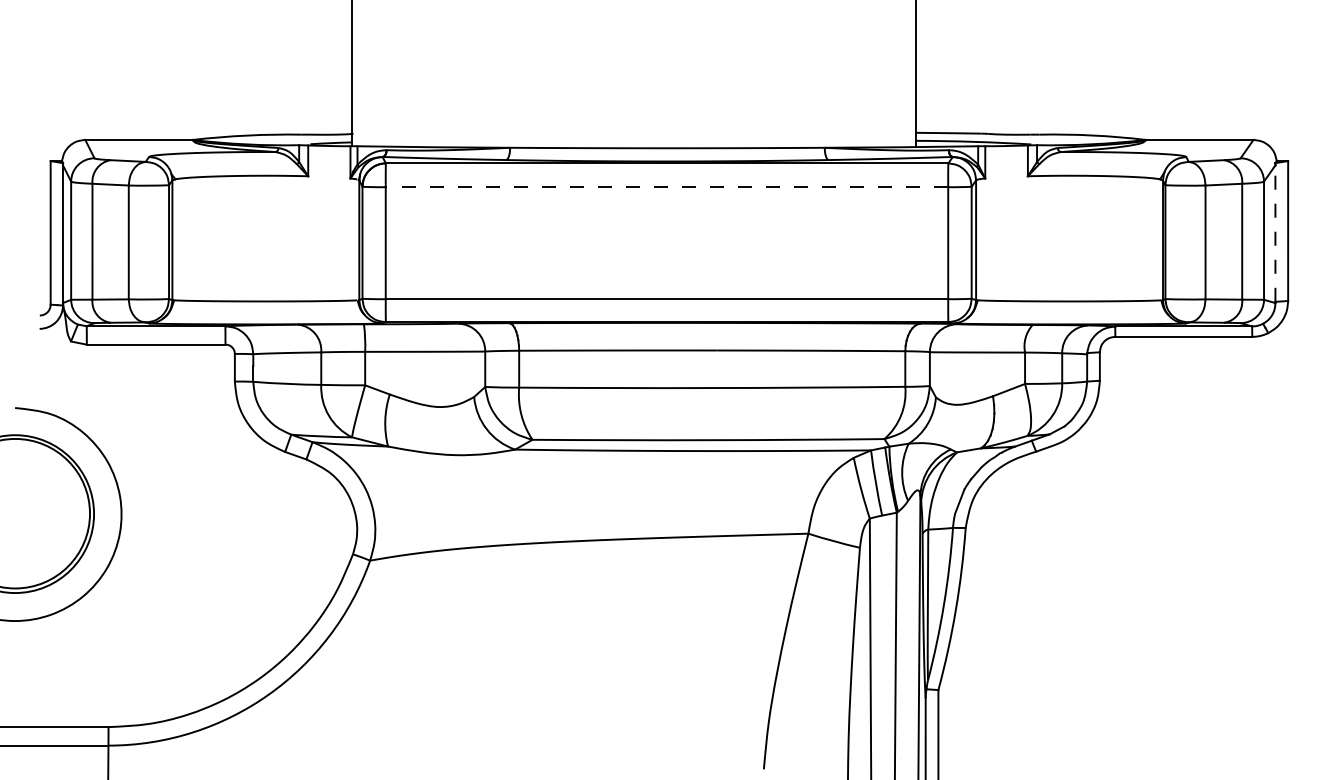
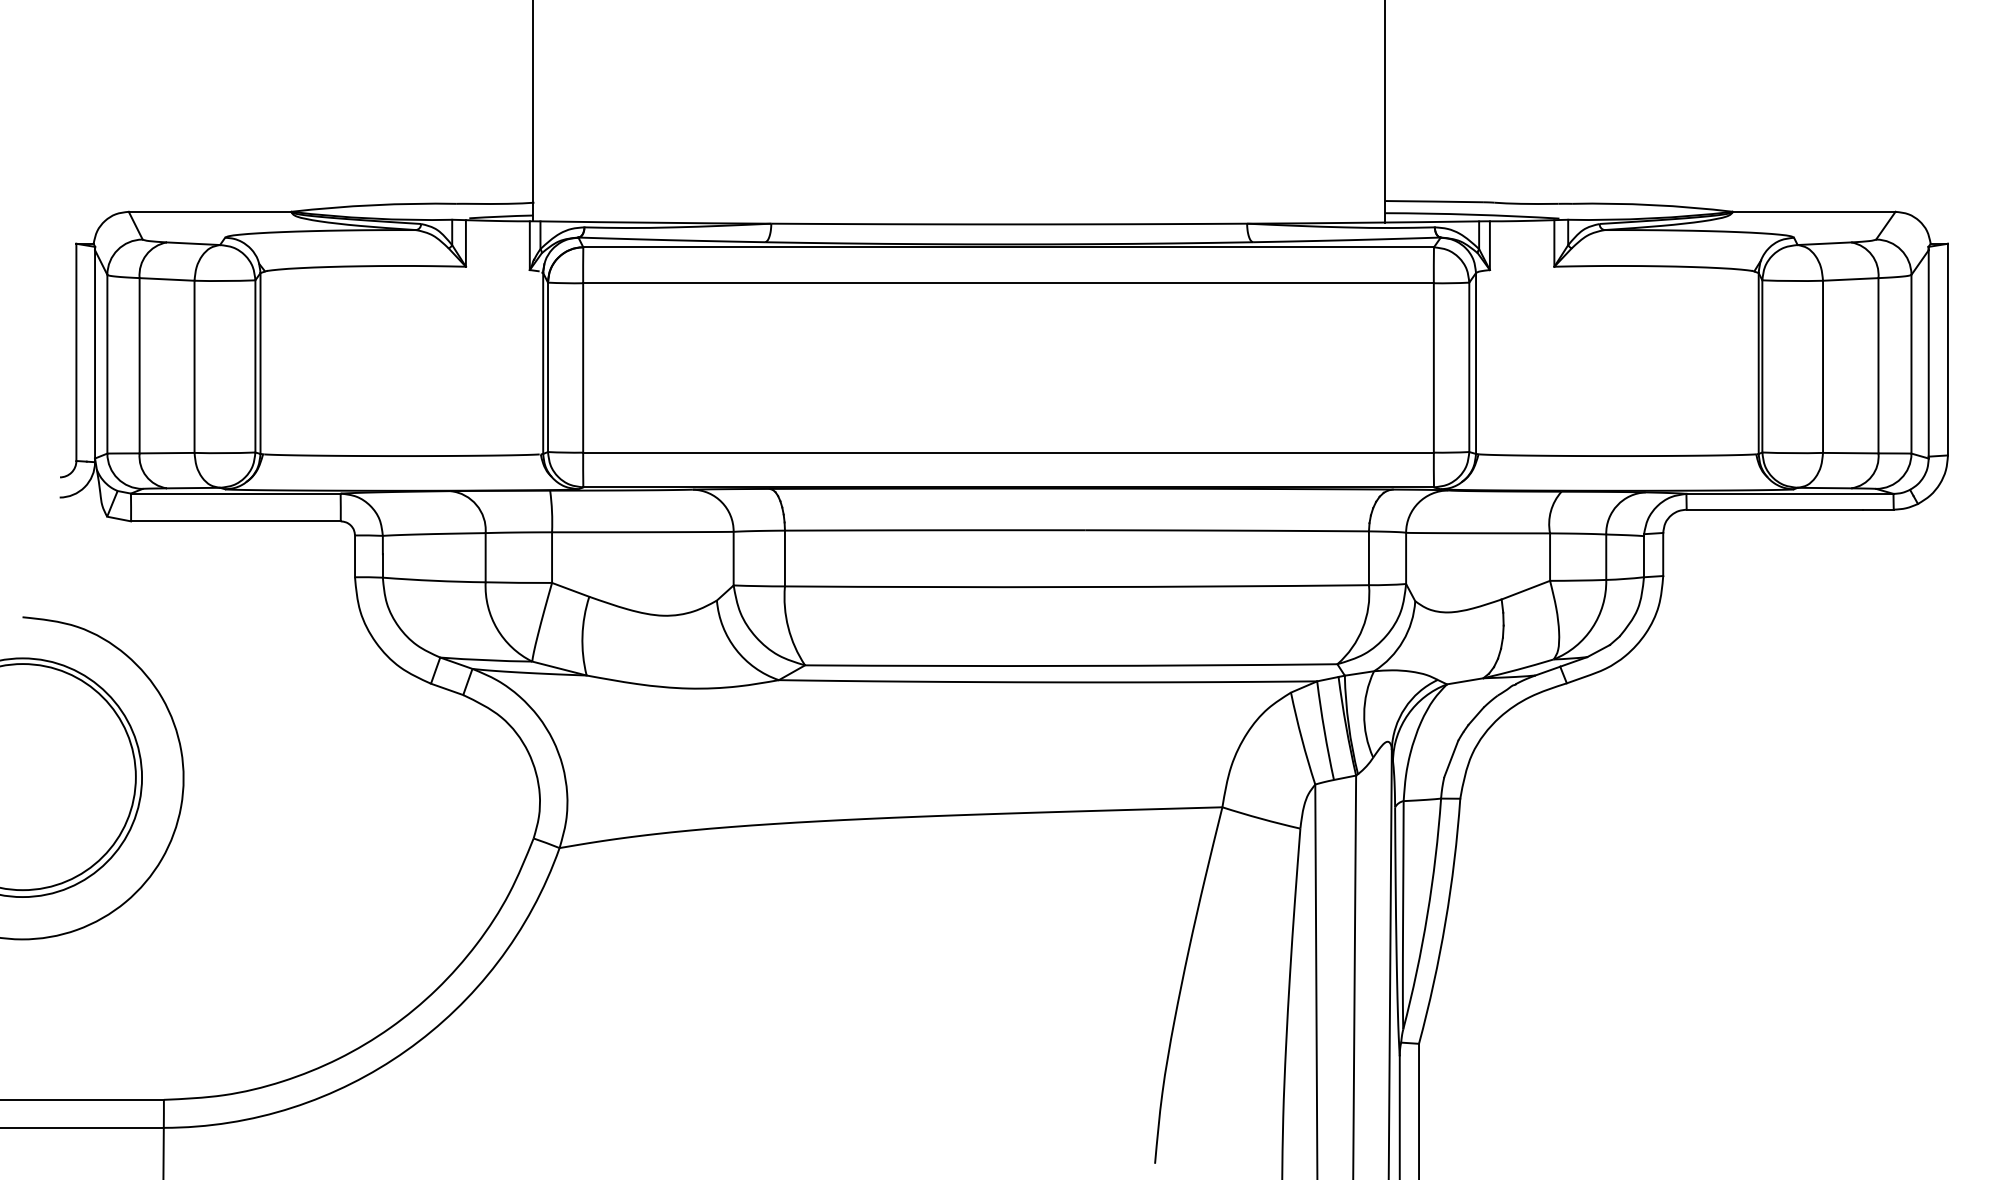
line: (666, 187) -> (1007, 283), dashed -> solid
line: (1275, 233) -> (1928, 353), dashed -> solid

